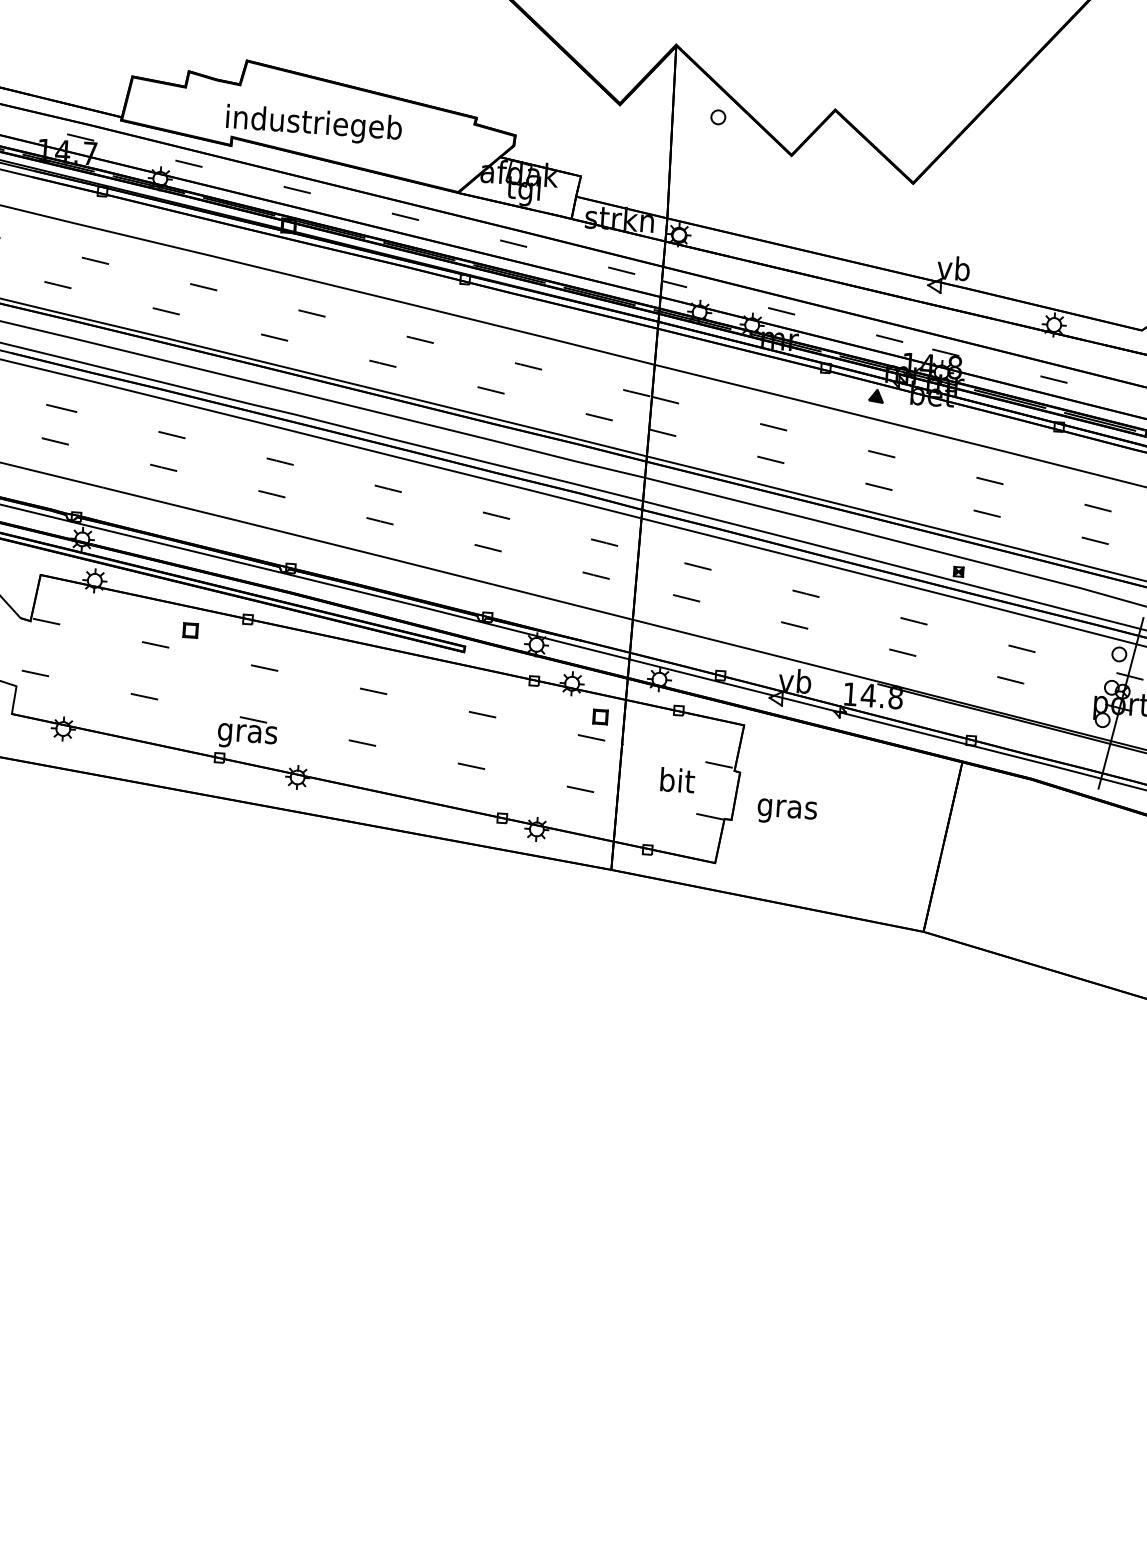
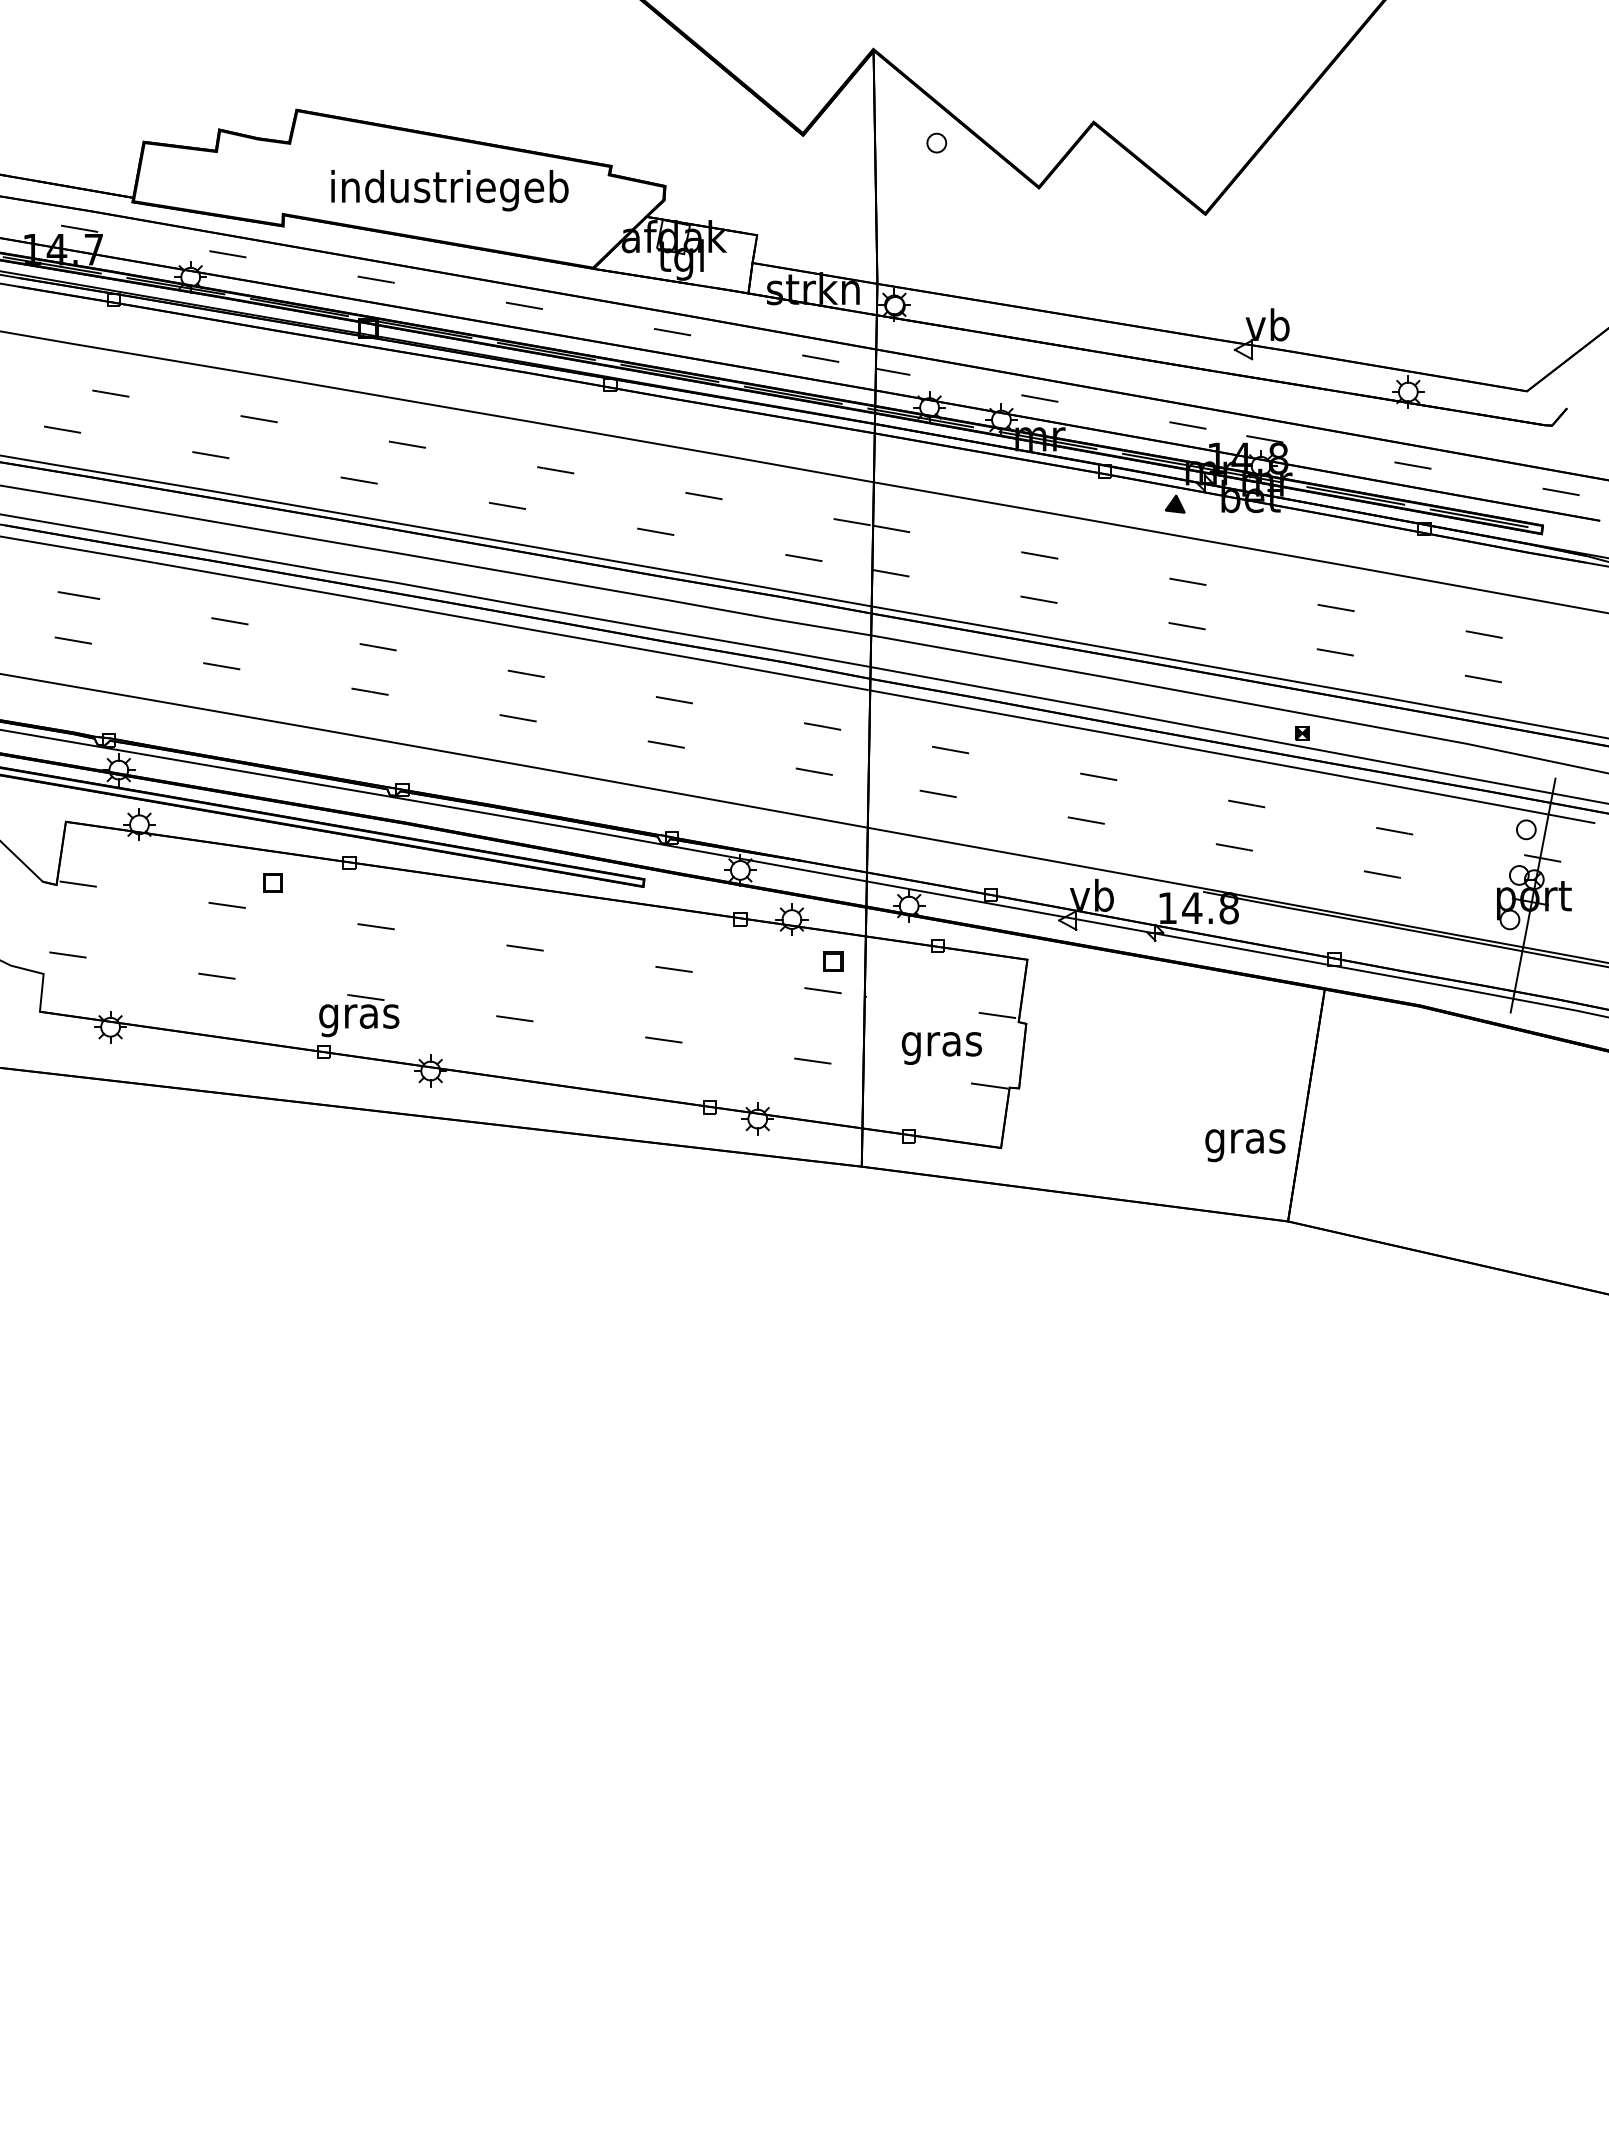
text: (313, 124) -> (449, 190), moved
text: (676, 782) -> (941, 1043), bit -> gras
text: (787, 811) -> (1245, 1145), moved

